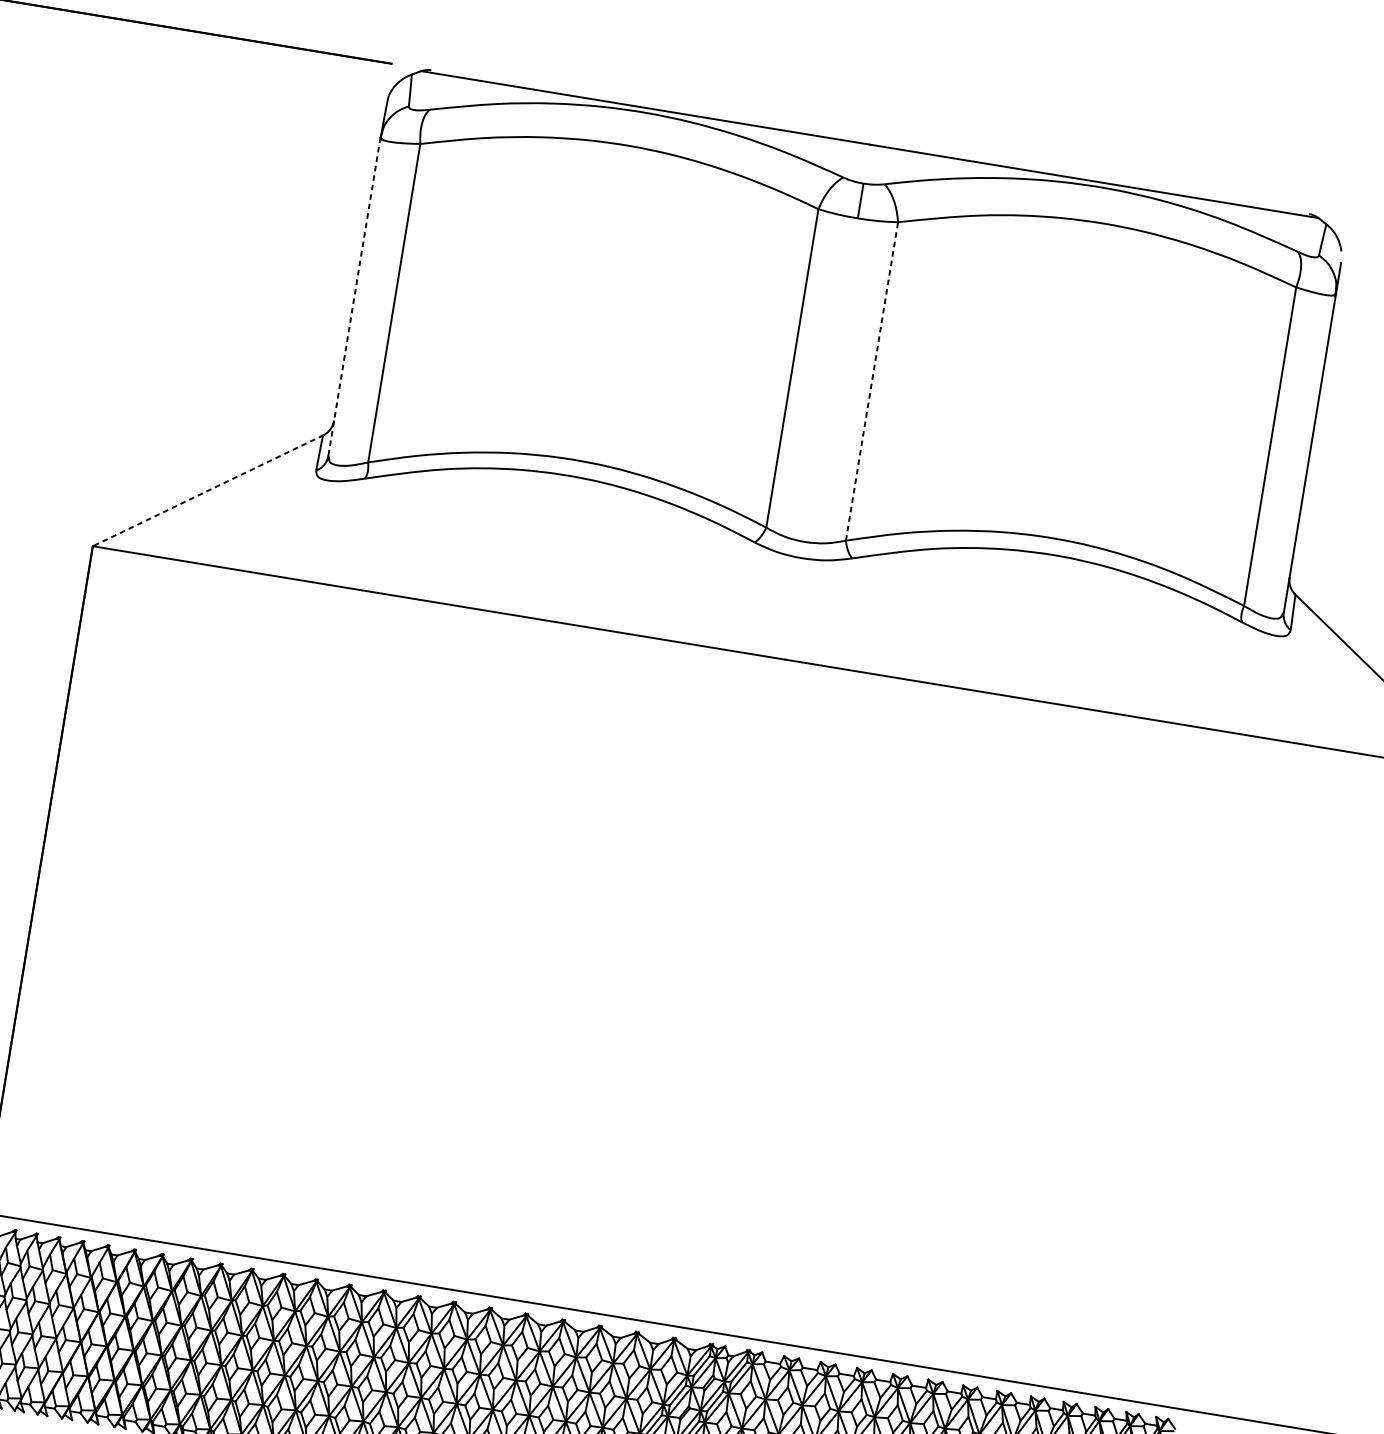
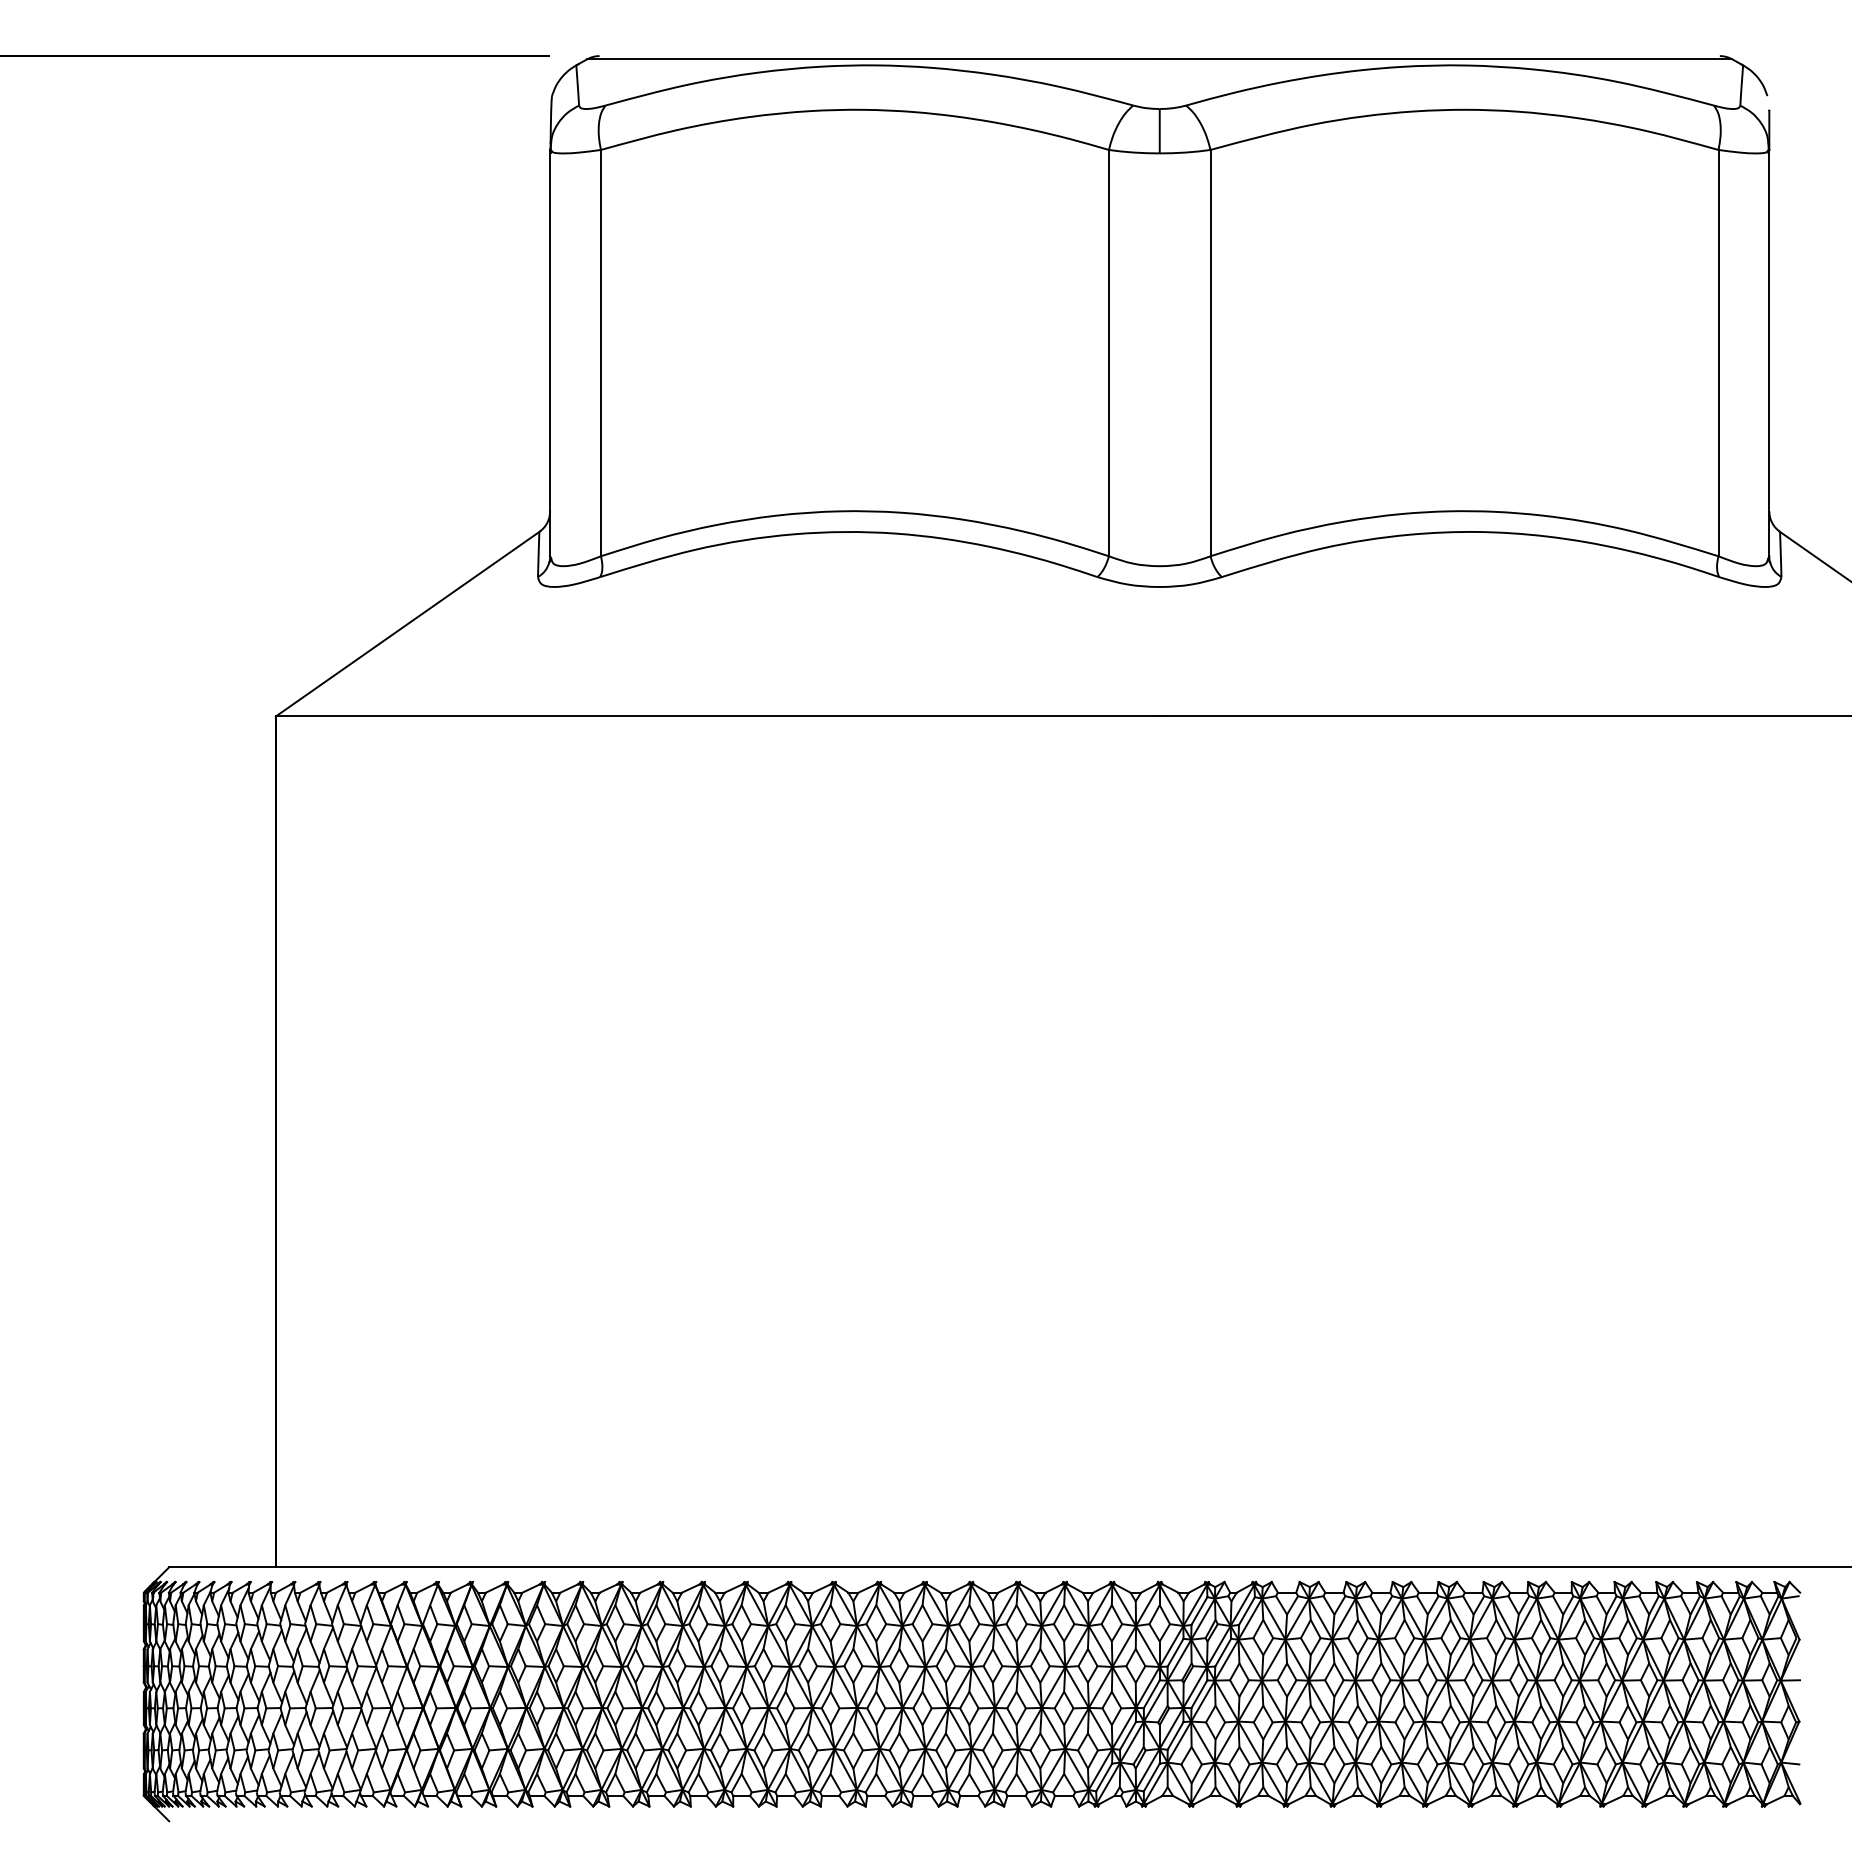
line: (354, 297) -> (550, 353), dashed -> solid
line: (872, 380) -> (1210, 352), dashed -> solid
line: (207, 491) -> (407, 624), dashed -> solid

